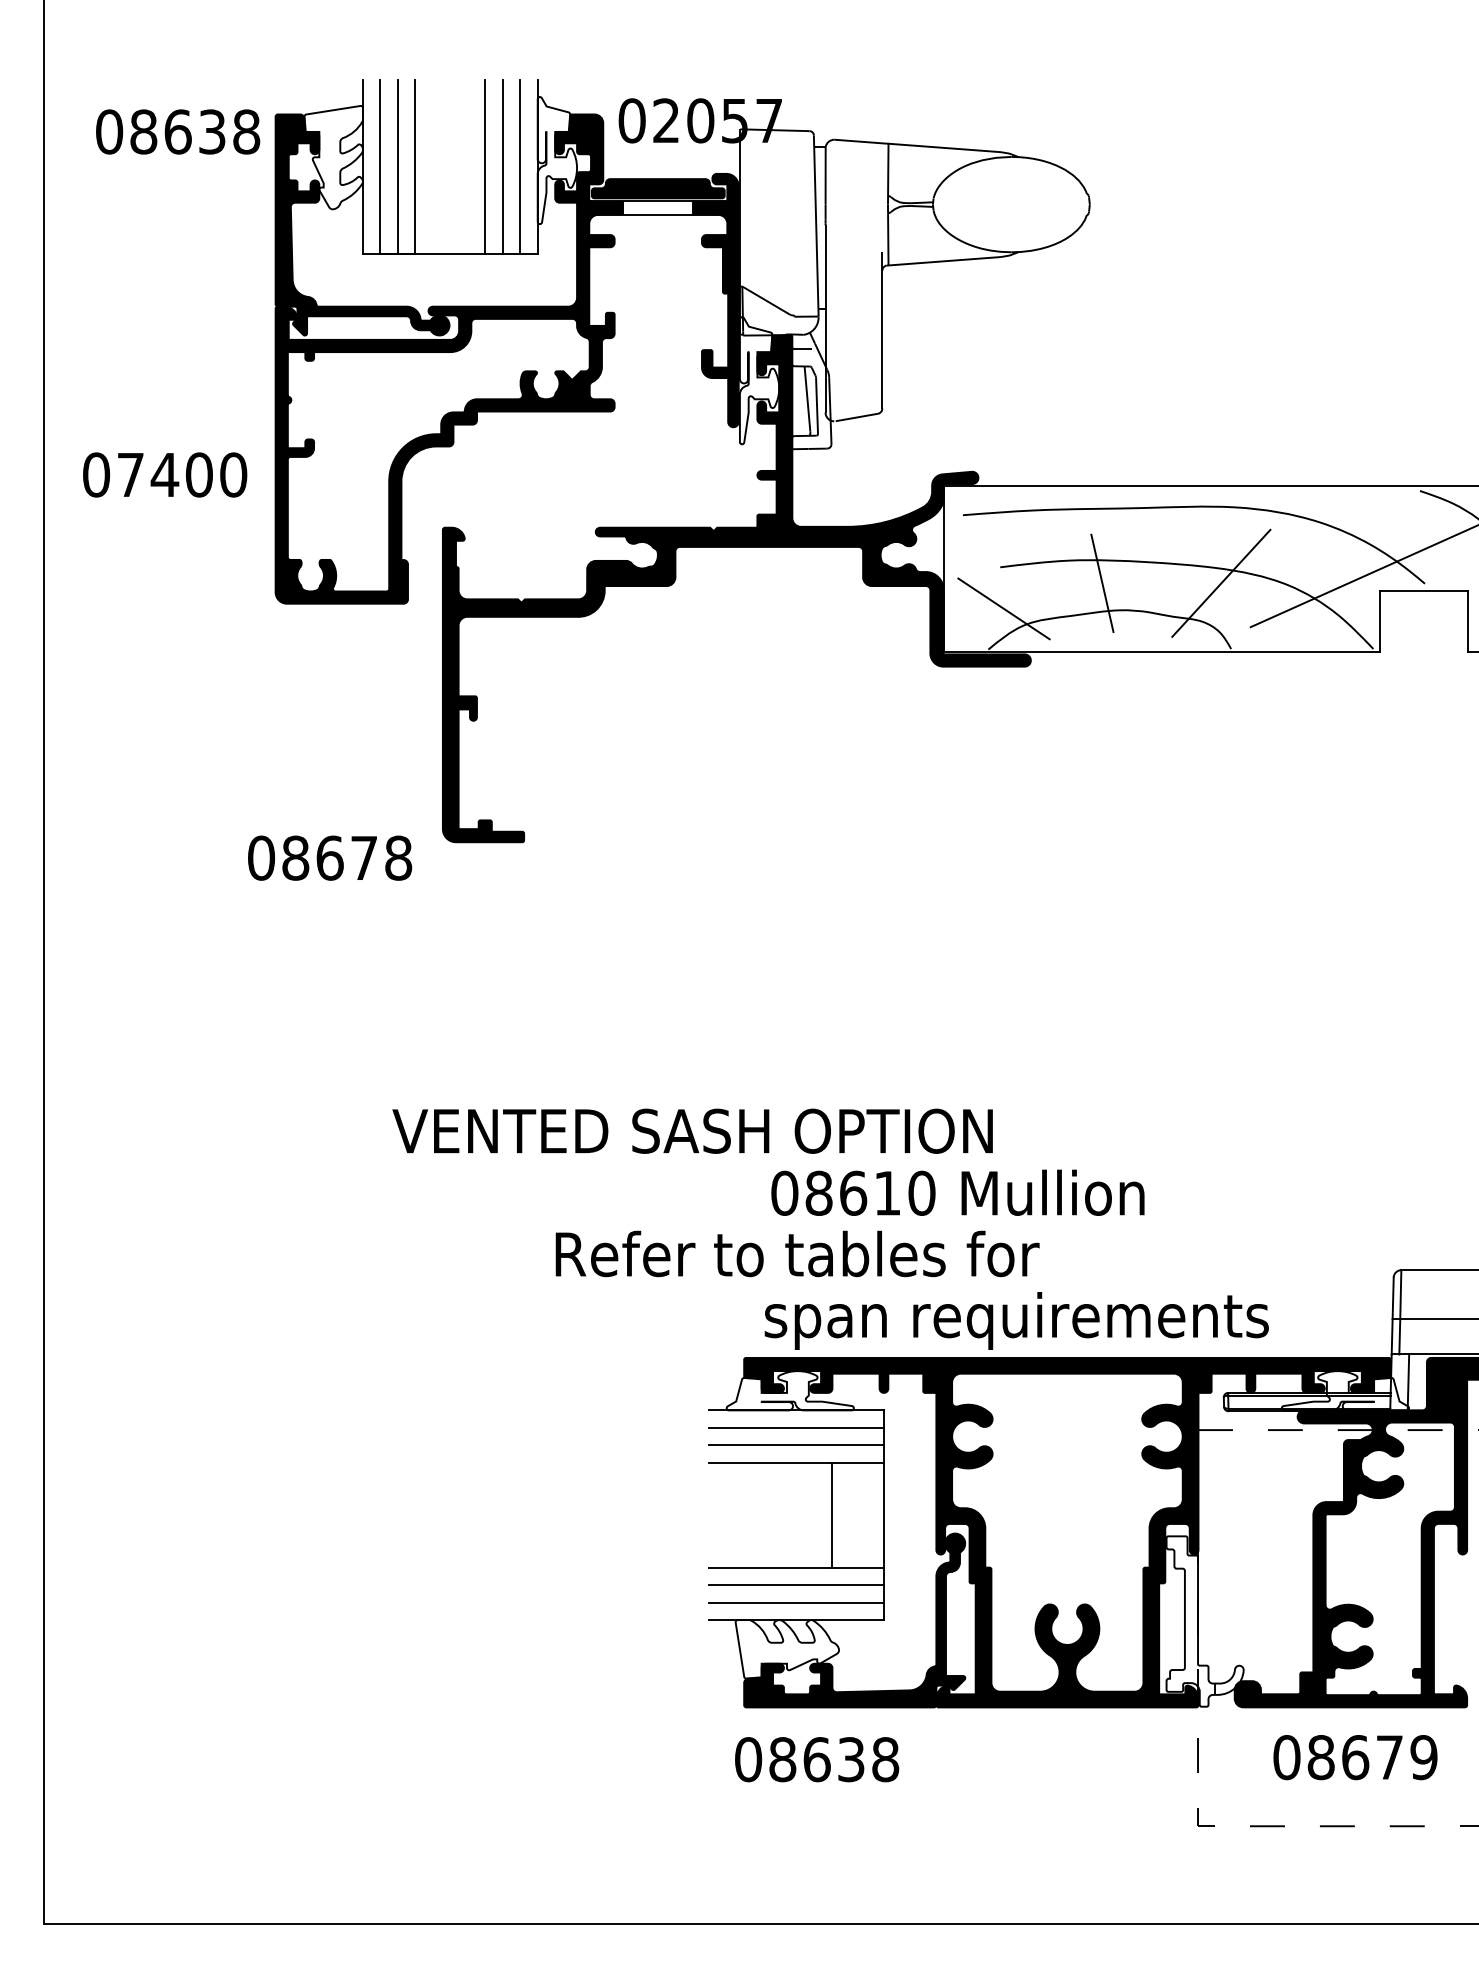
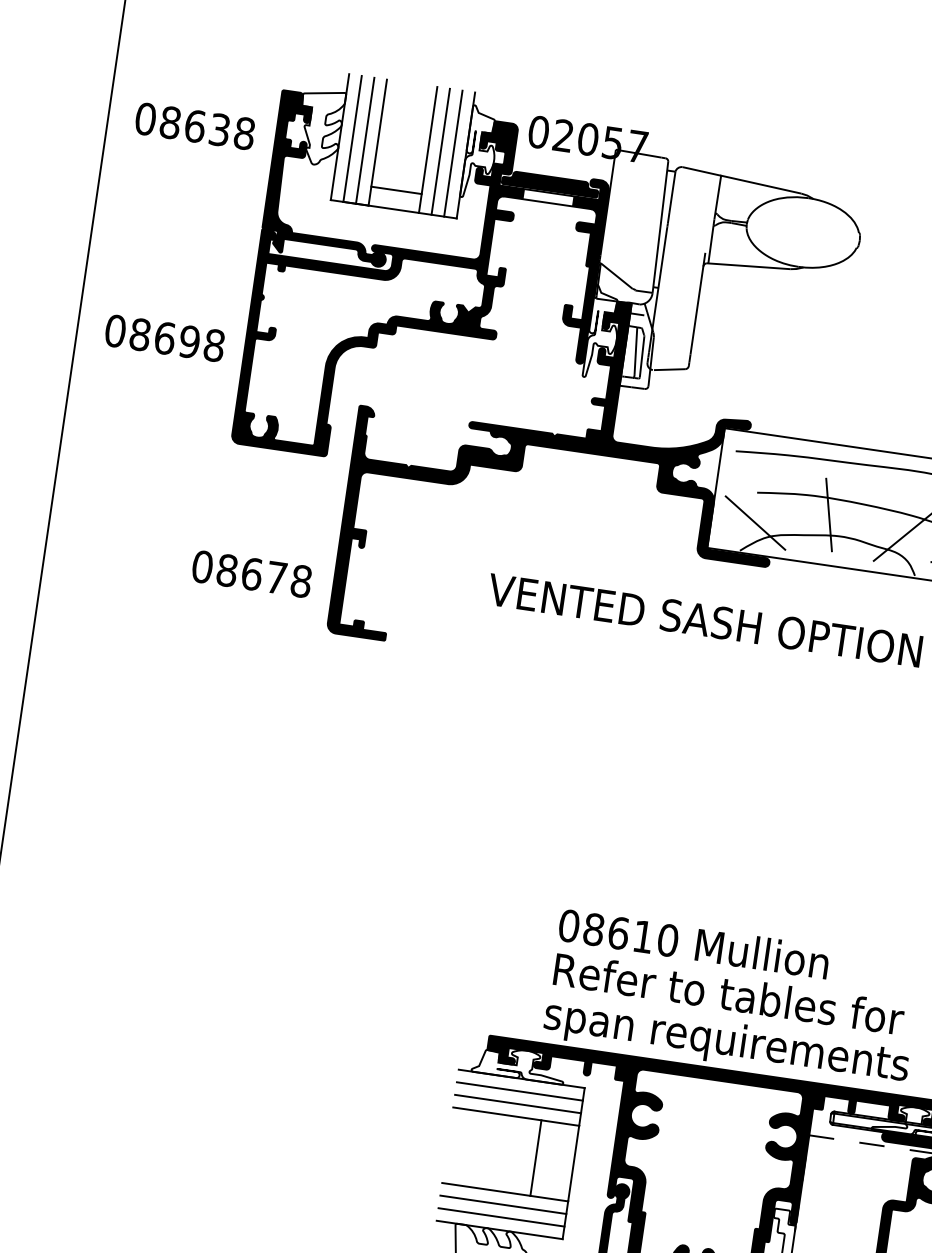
text: (178, 131) -> (195, 126), moved
line: (450, 228) -> (396, 190), added
text: (182, 474) -> (177, 339), 07400 -> 08698
text: (330, 857) -> (252, 573), moved
text: (692, 1130) -> (704, 619), moved
text: (957, 1192) -> (693, 943), moved
text: (797, 1253) -> (729, 993), moved
text: (1016, 1320) -> (726, 1042), moved

